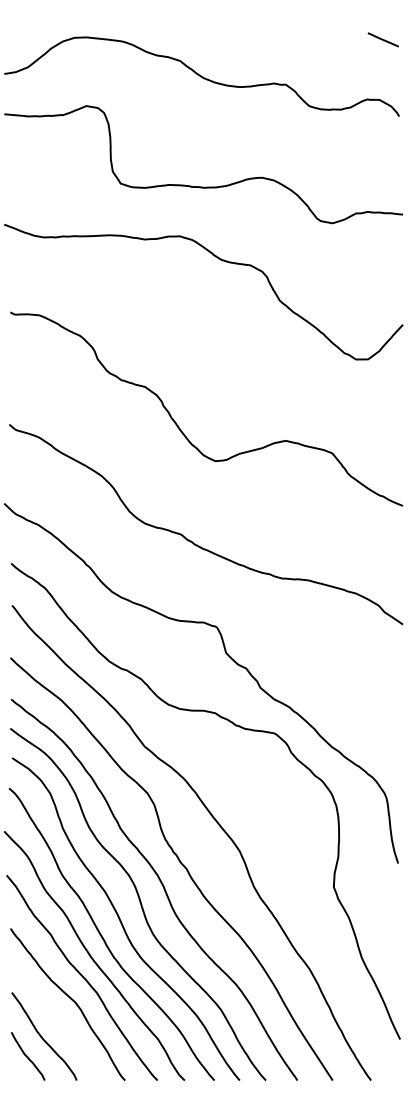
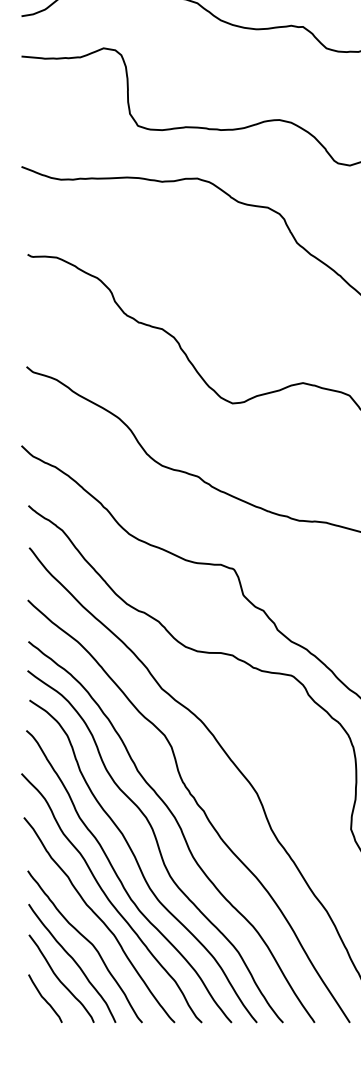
curve: (55, 1018) -> (72, 960), added

